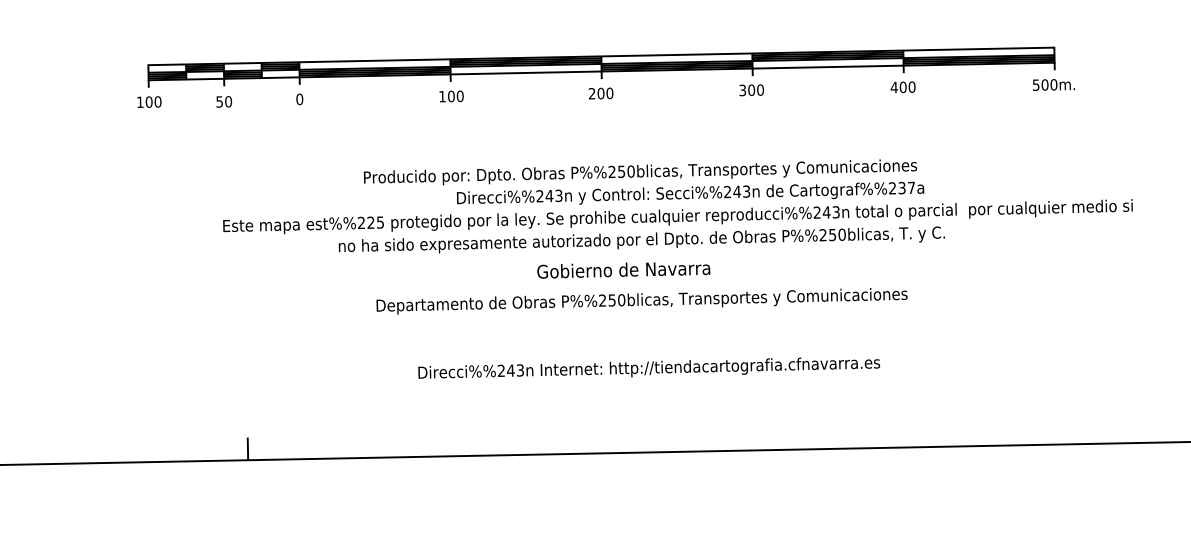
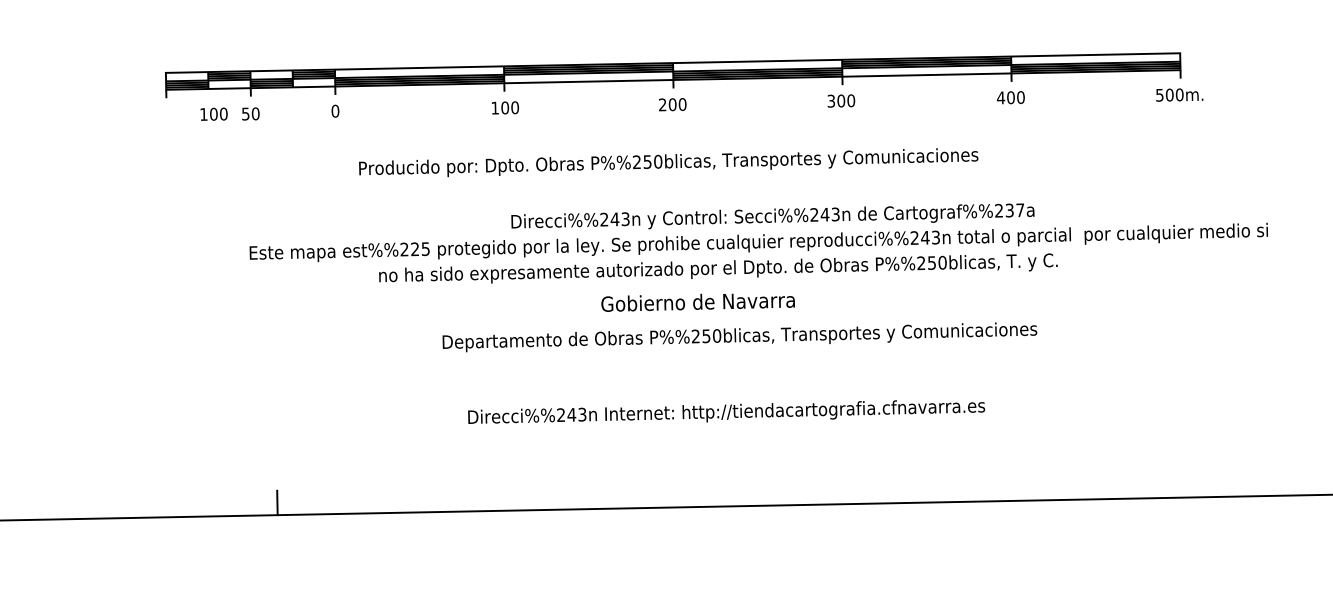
text: (149, 101) -> (214, 113), moved
text: (640, 172) -> (668, 162), moved
text: (641, 301) -> (739, 337), moved

